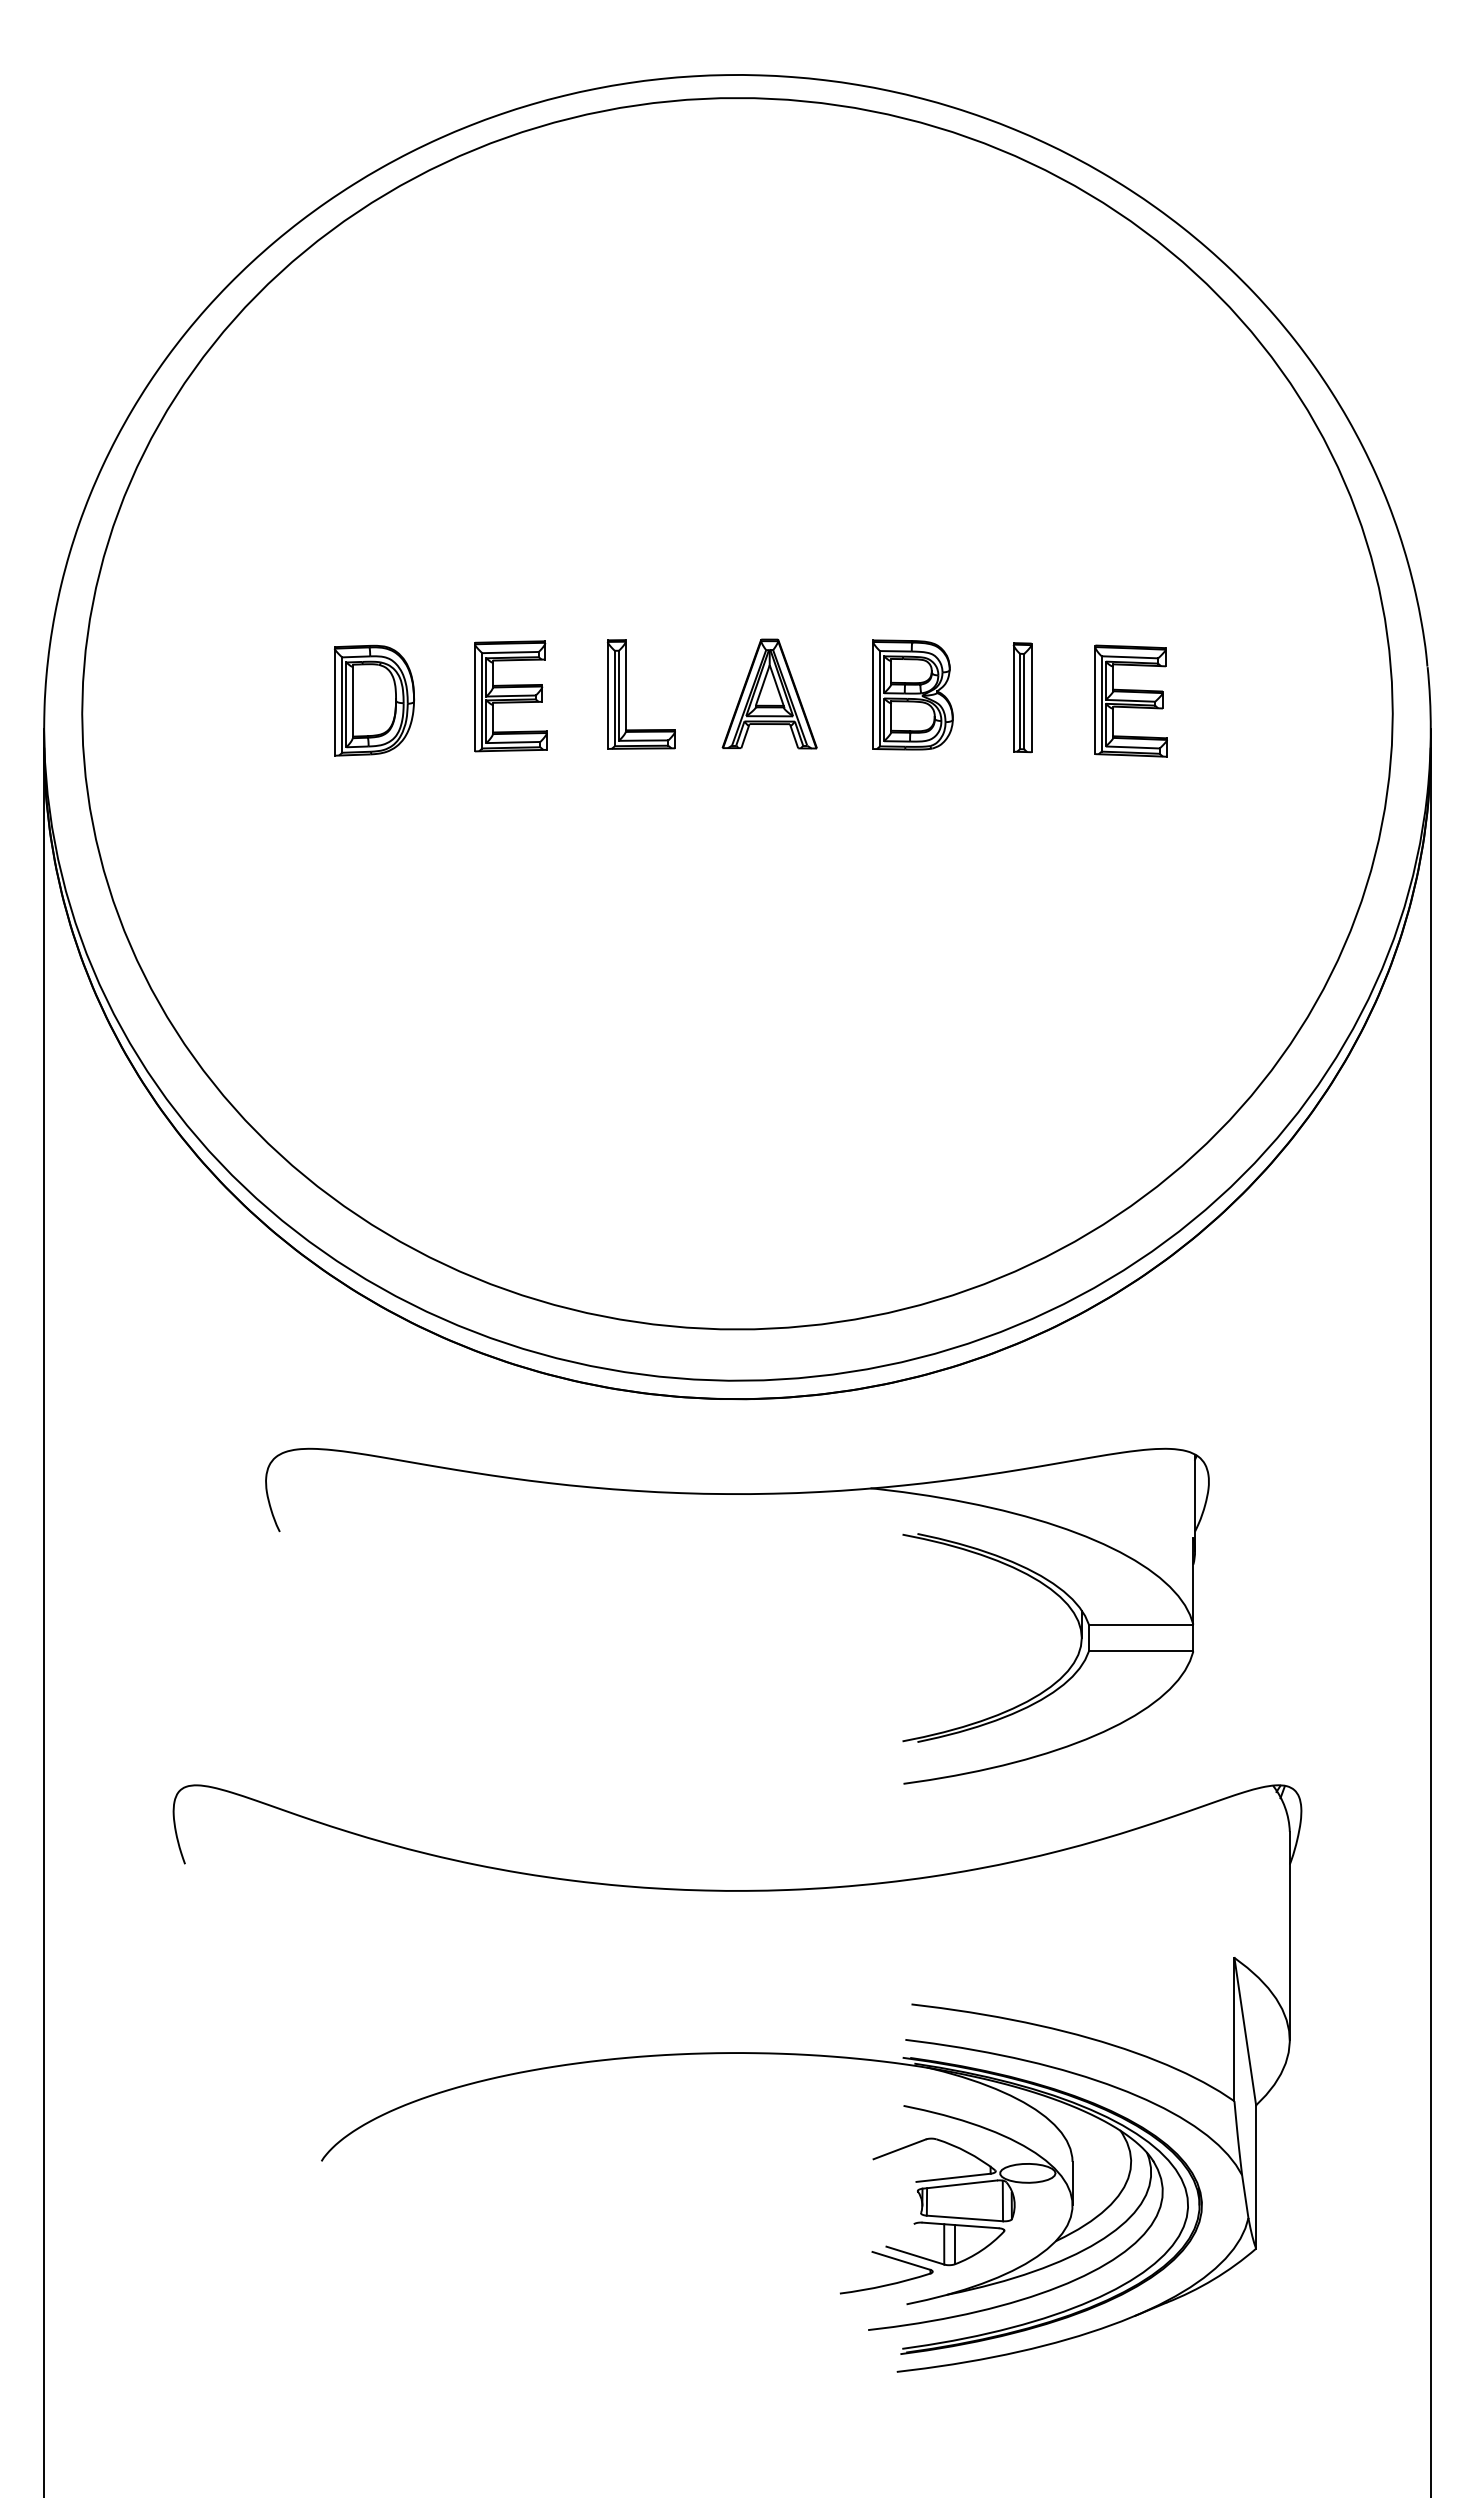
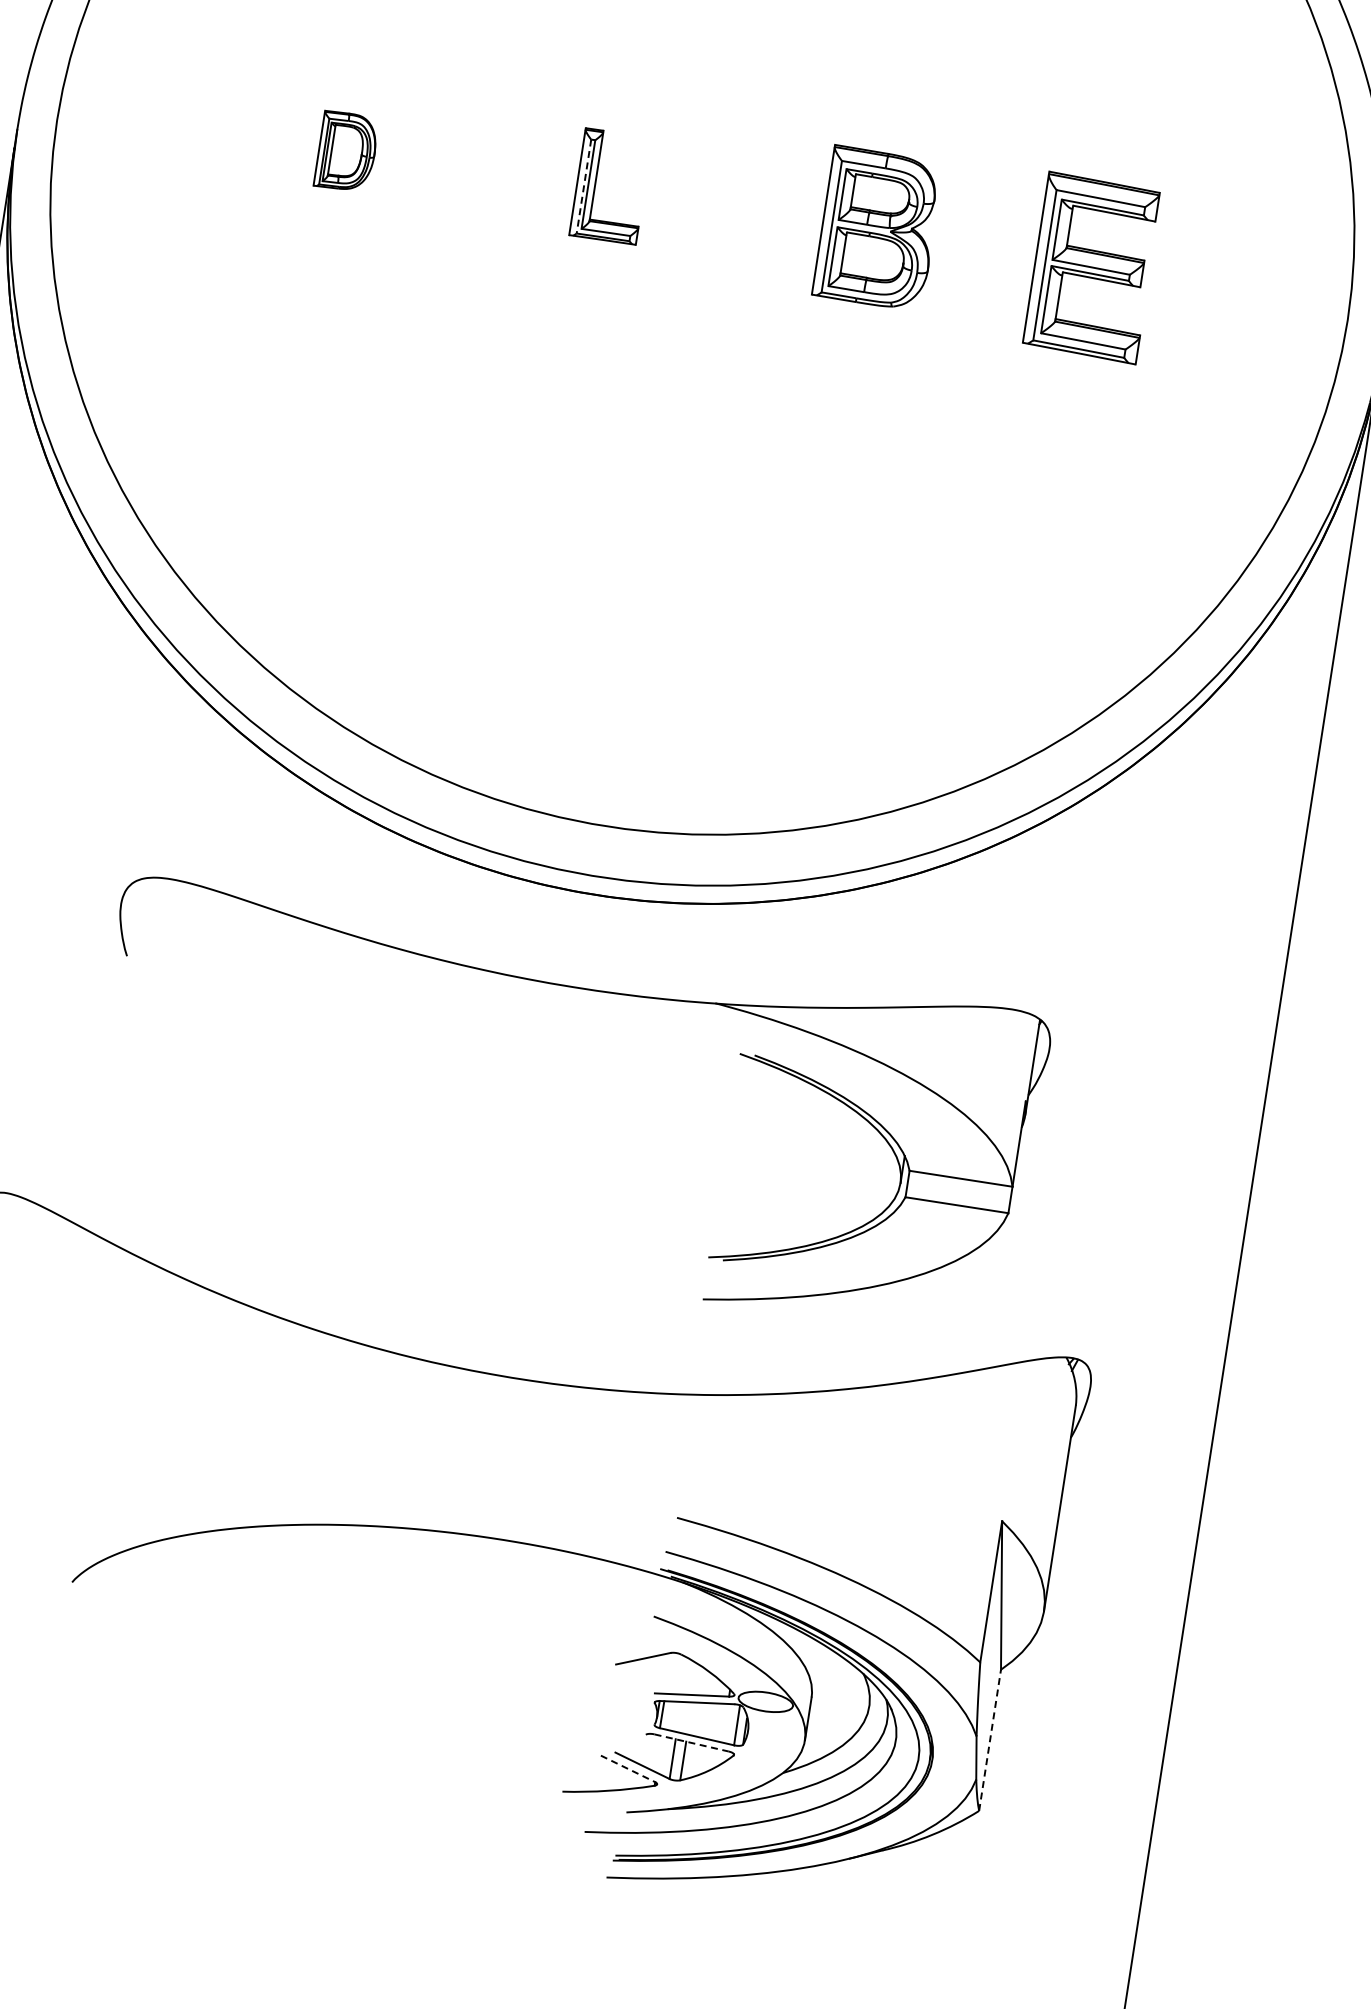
part: (769, 693) -> (737, 205), removed
part: (912, 694) -> (877, 228), size x1.4
part: (510, 696) -> (481, 168), removed
part: (1022, 697) -> (985, 247), removed
line: (614, 698) -> (583, 186), solid -> dashed
part: (374, 700) -> (346, 151), size x0.7
part: (1130, 700) -> (1091, 267), size x1.6
line: (1256, 2177) -> (990, 1740), solid -> dashed
line: (961, 2225) -> (692, 1743), solid -> dashed
line: (901, 2261) -> (627, 1769), solid -> dashed

